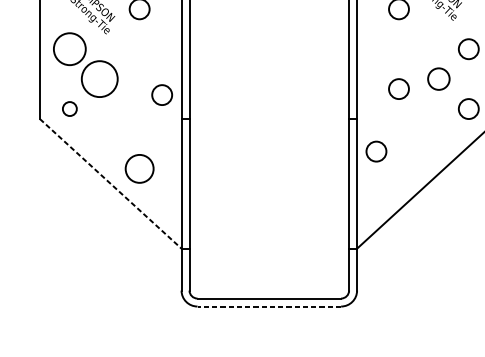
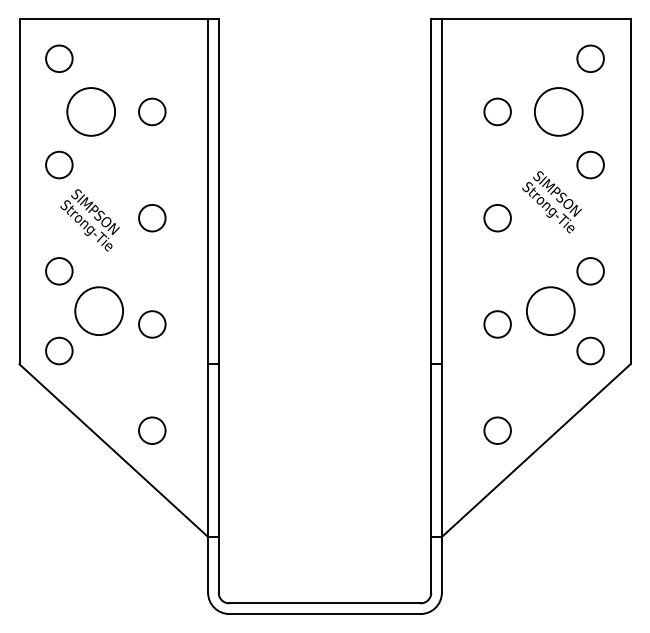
circle: (69, 49) -> (59, 271), size x0.62
circle: (438, 79) -> (550, 311), size x1.67
circle: (162, 95) -> (152, 324), moved
circle: (69, 108) -> (59, 350), size x1.43
circle: (376, 151) -> (497, 430), moved
circle: (139, 168) -> (152, 430), size x0.71
line: (110, 183) -> (113, 450), dashed -> solid
line: (269, 306) -> (325, 614), dashed -> solid

